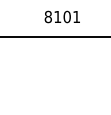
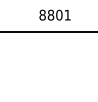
text: (57, 16) -> (50, 14), 8101 -> 8801

